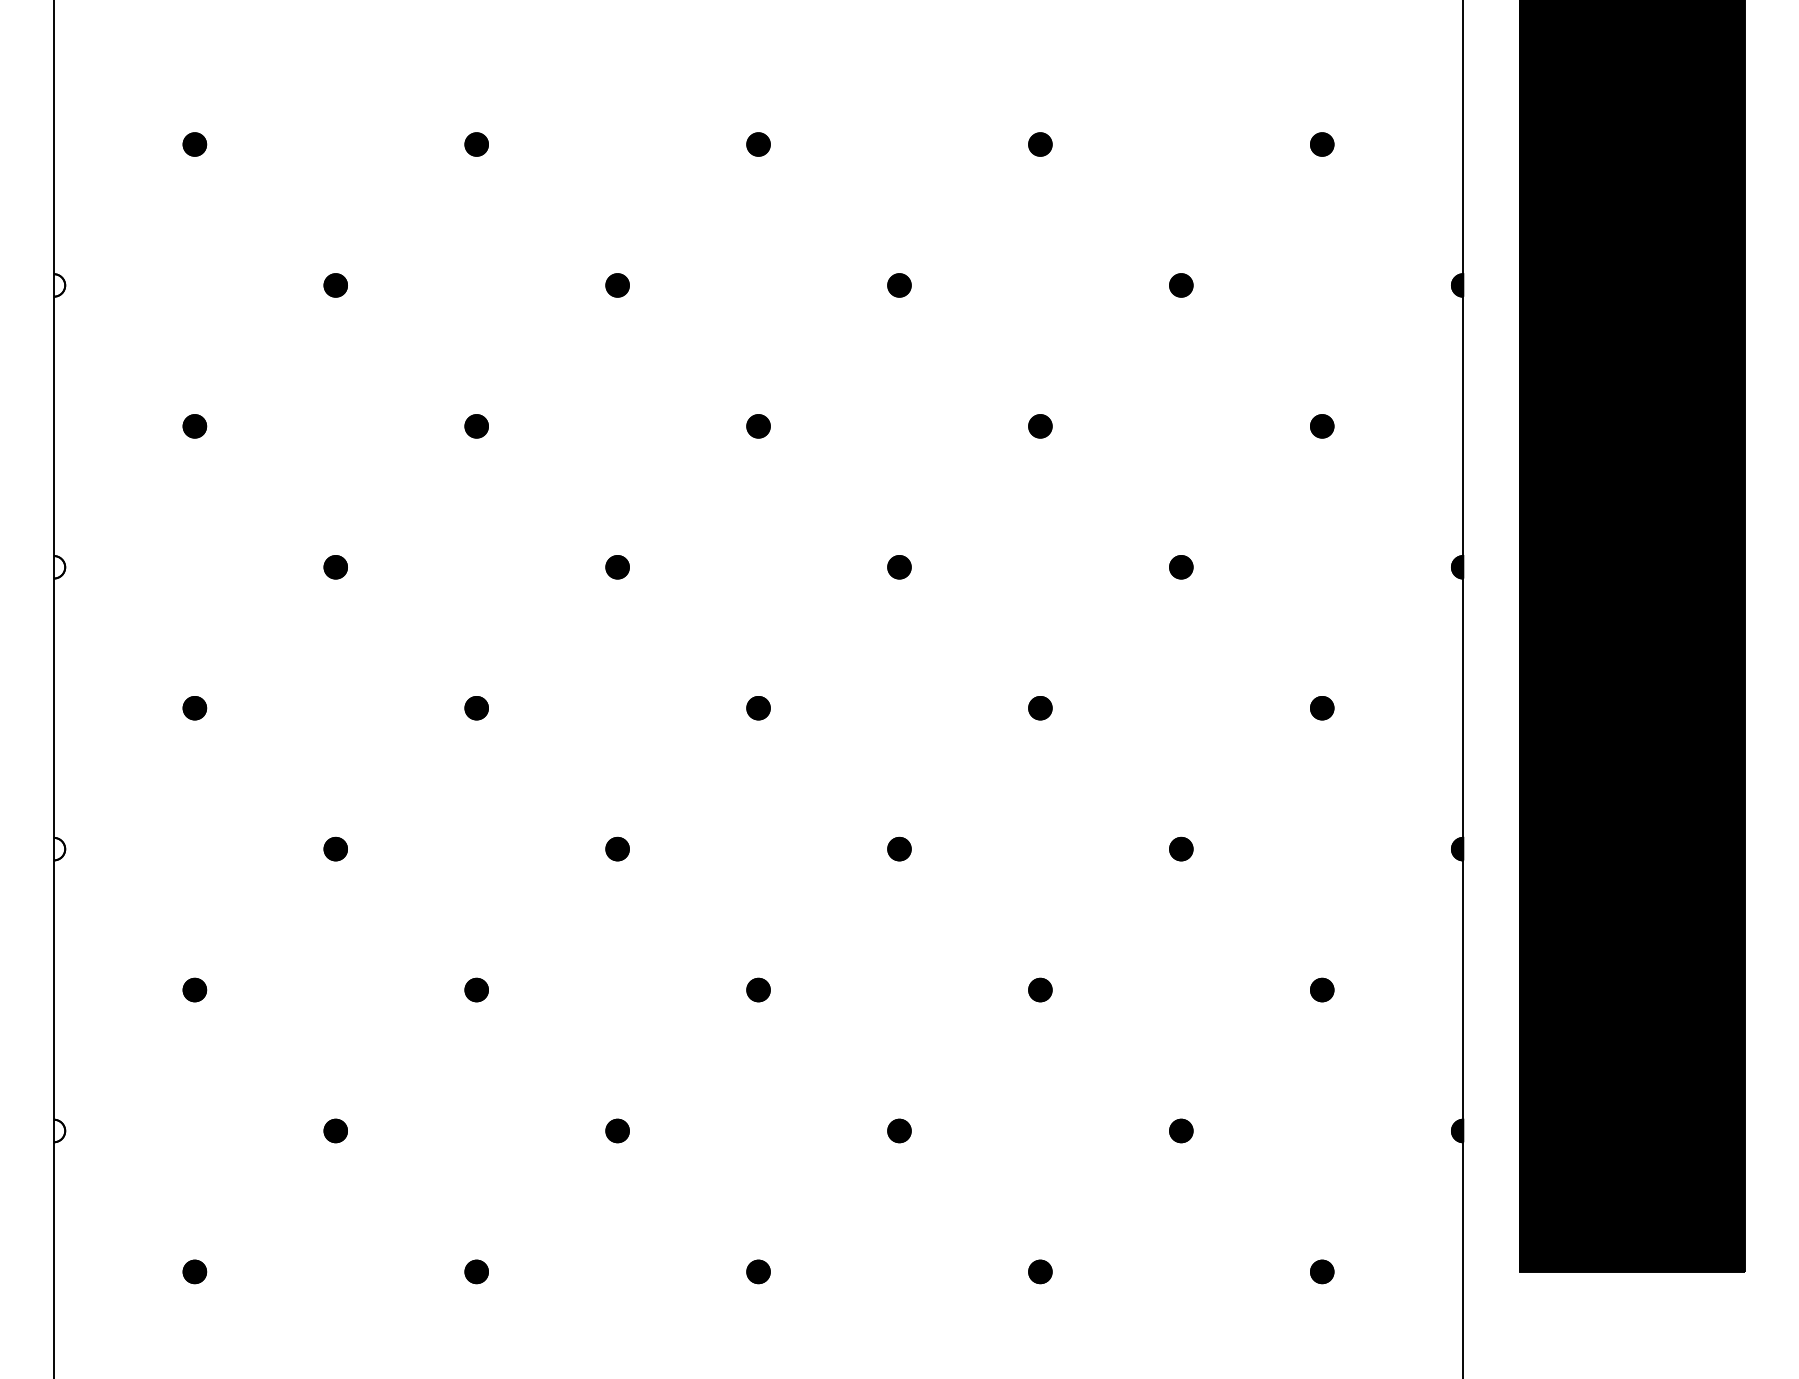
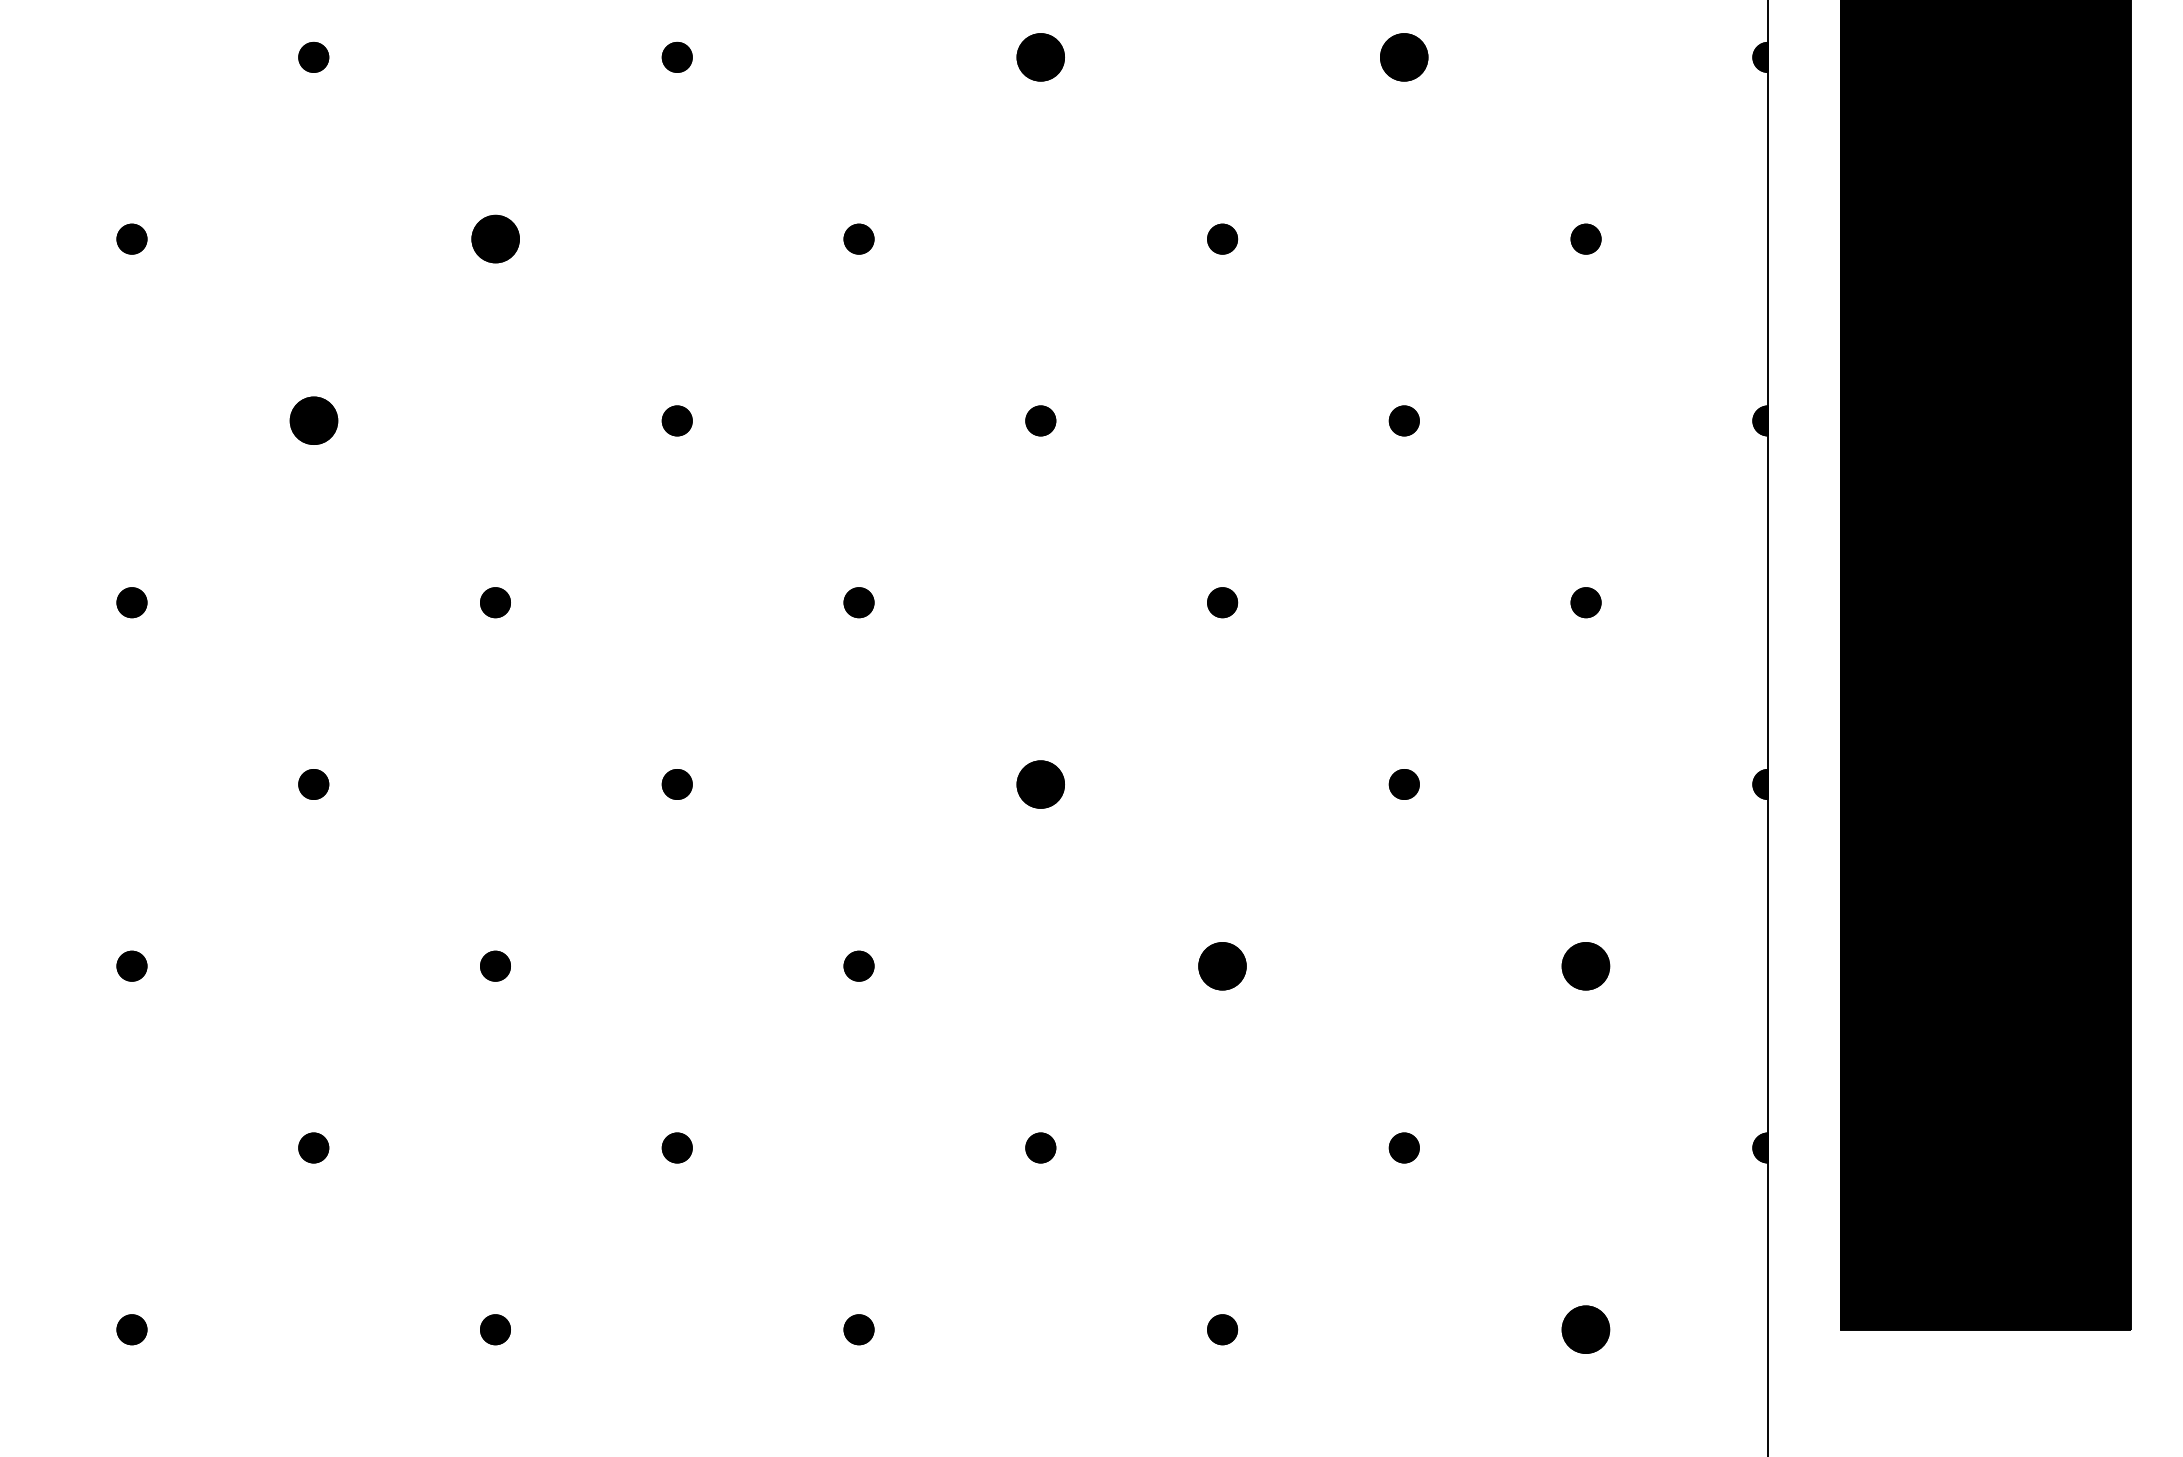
part: (899, 285) -> (1040, 57), size x1.6
part: (1181, 285) -> (1404, 57), size x1.6
part: (476, 426) -> (495, 239), size x1.6
part: (335, 567) -> (313, 421), size x1.6
part: (899, 848) -> (1040, 783), size x1.6
part: (1040, 989) -> (1222, 965), size x1.6
part: (1322, 989) -> (1586, 965), size x1.6
part: (1322, 1271) -> (1586, 1329), size x1.6

